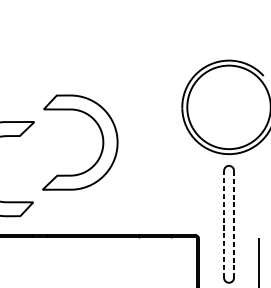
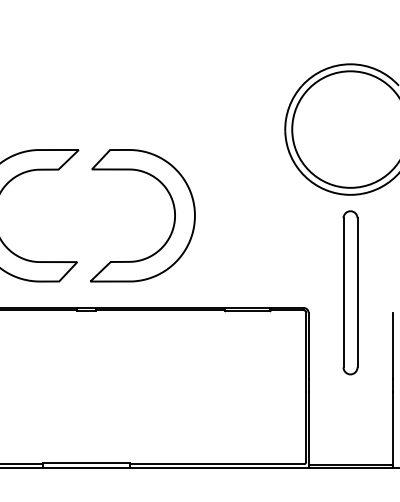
part: (102, 138) -> (173, 210), moved
line: (224, 224) -> (343, 292), dashed -> solid
line: (234, 224) -> (357, 292), dashed -> solid

